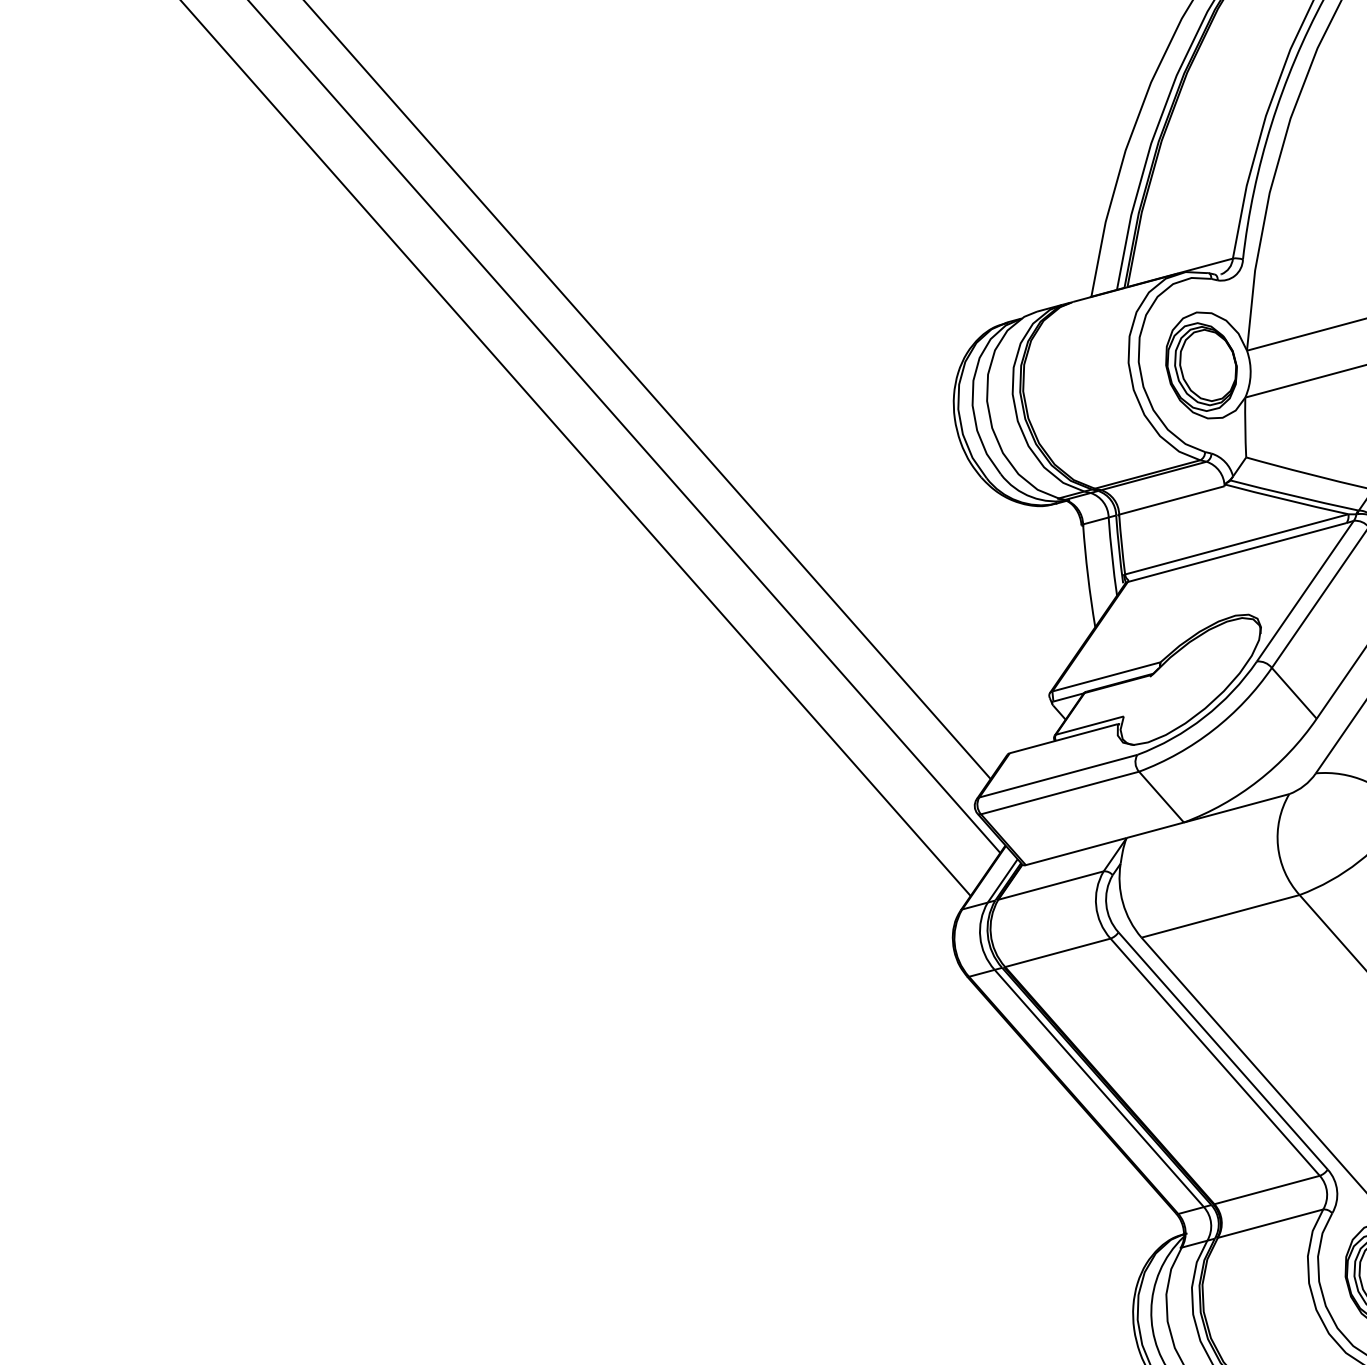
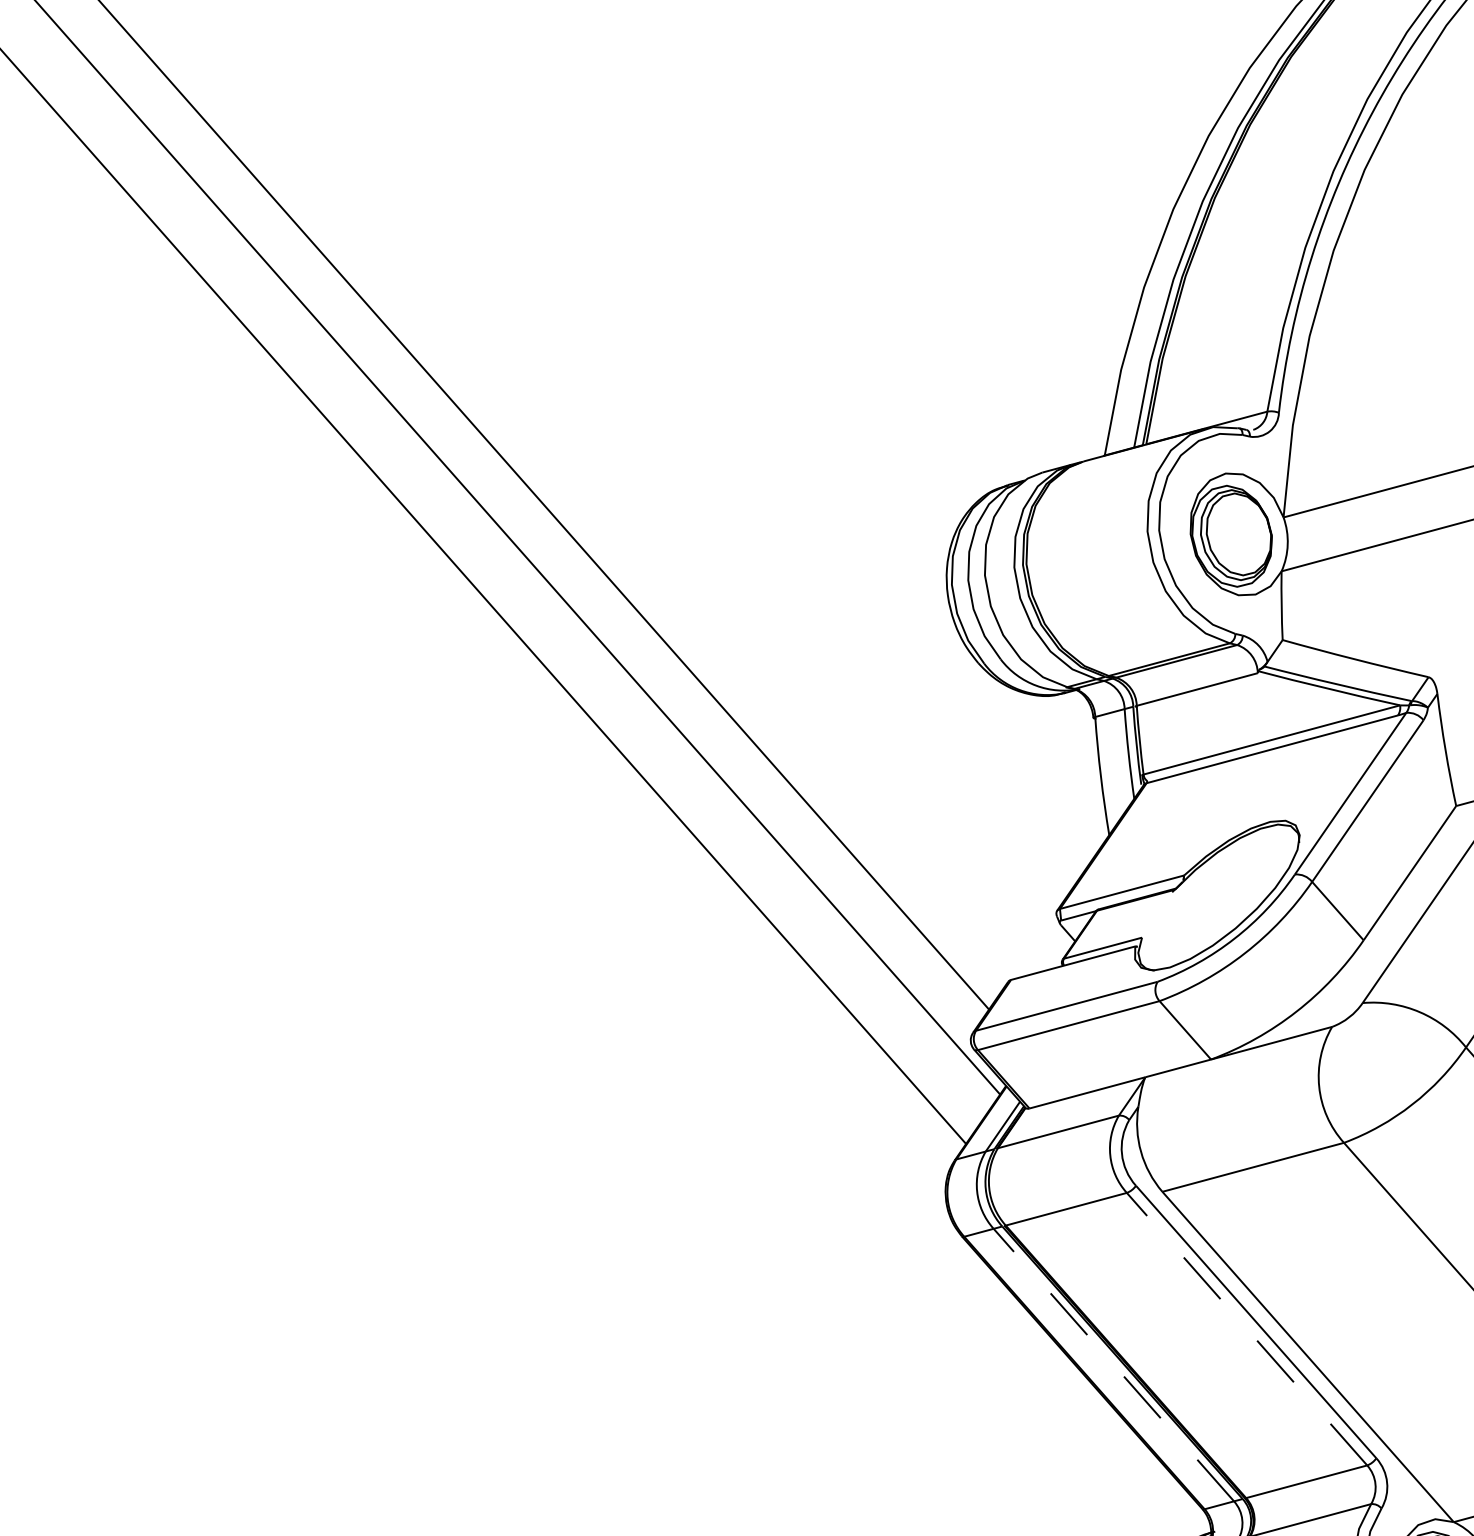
line: (1214, 1056) -> (1246, 1328), solid -> dashed
line: (1098, 1088) -> (1112, 1365), solid -> dashed

